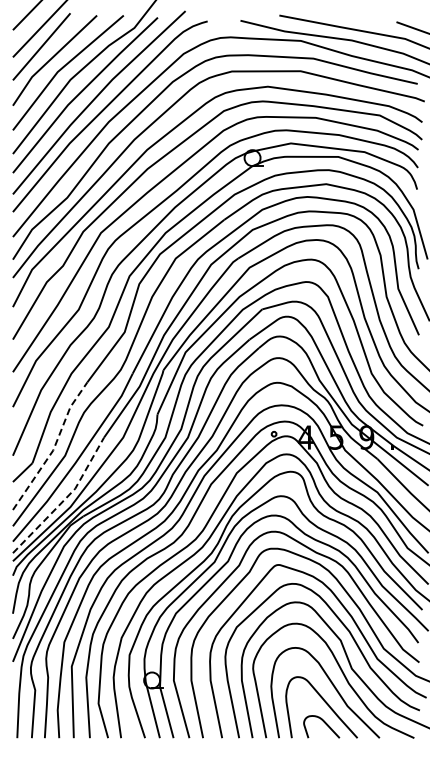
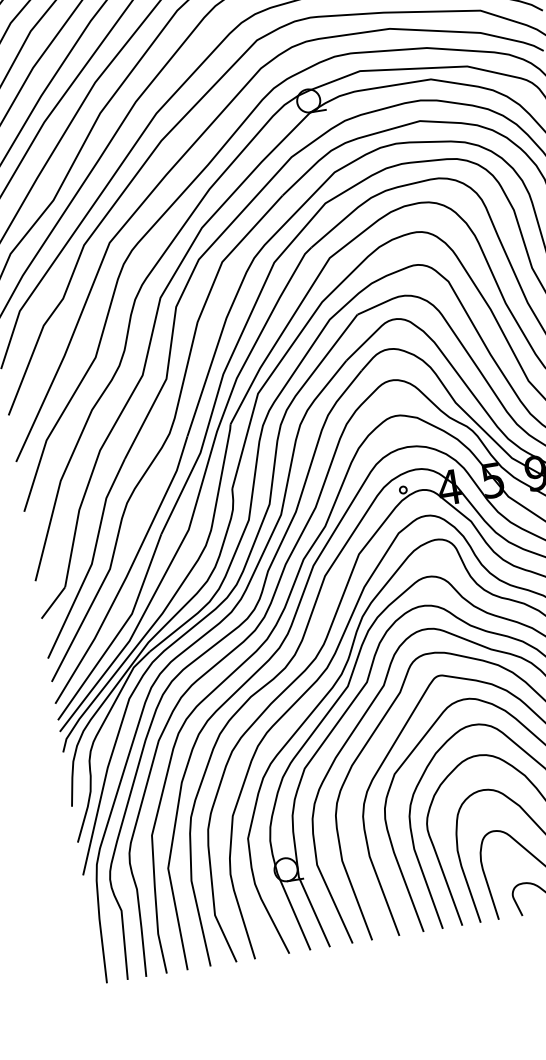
line: (54, 447) -> (92, 559), dashed -> solid
line: (64, 499) -> (119, 631), dashed -> solid

